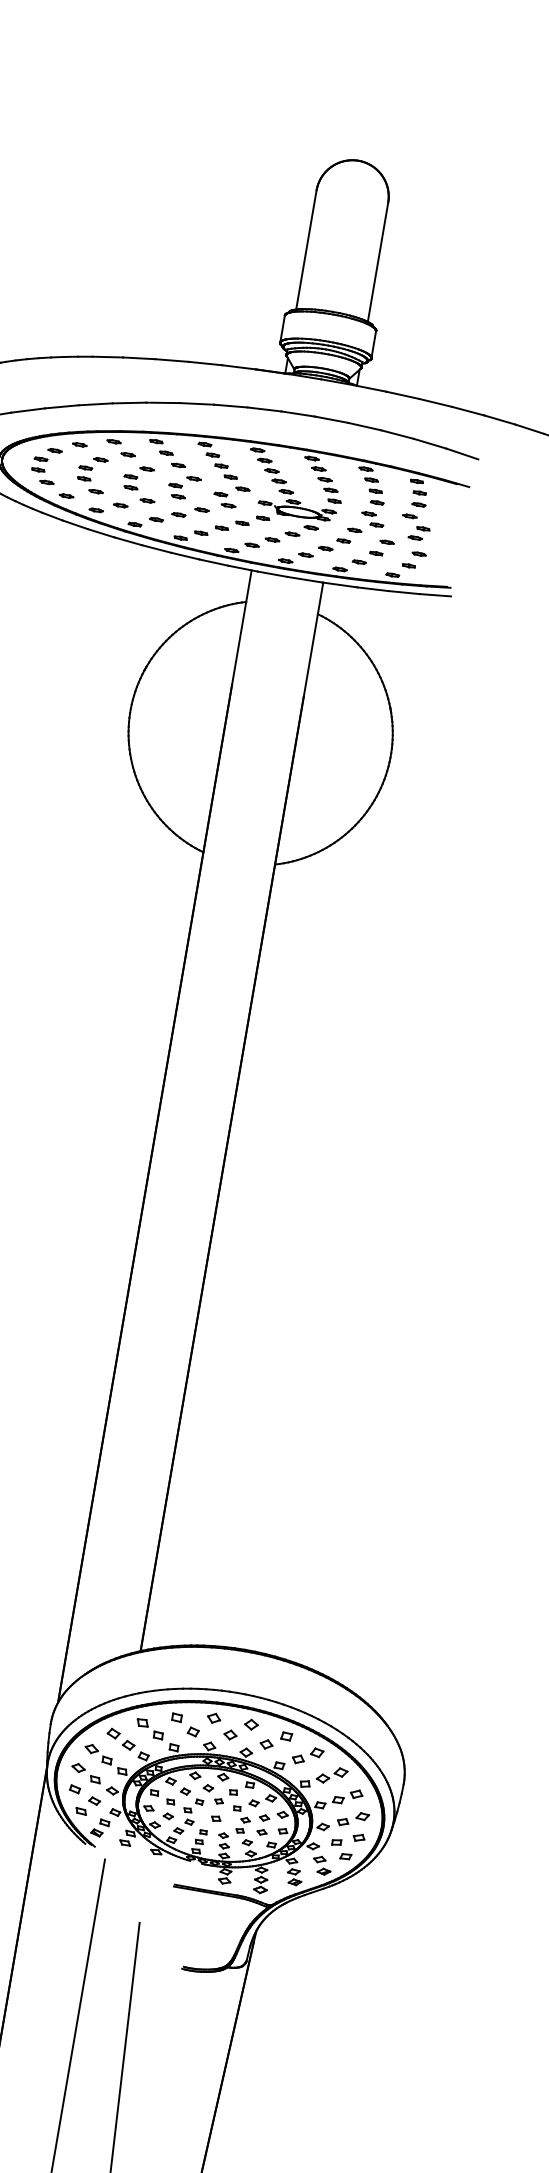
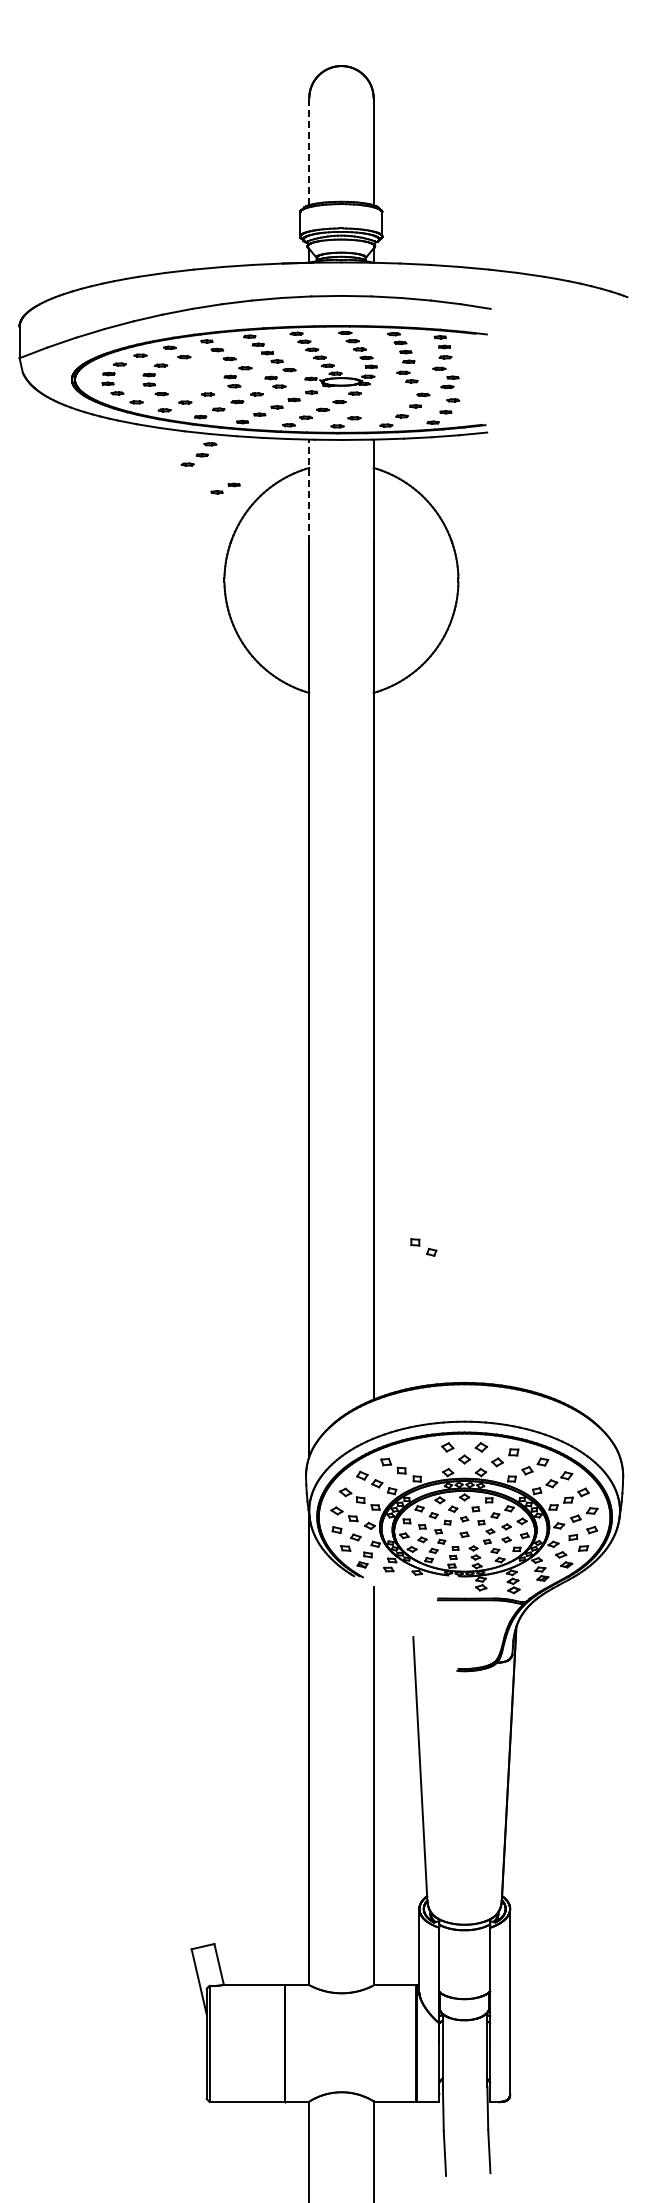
line: (306, 249) -> (309, 151), solid -> dashed
part: (138, 477) -> (196, 375), removed
part: (339, 539) -> (198, 454), moved
part: (149, 608) -> (225, 488), added
line: (242, 627) -> (309, 490), solid -> dashed
part: (185, 1724) -> (423, 1247), moved

